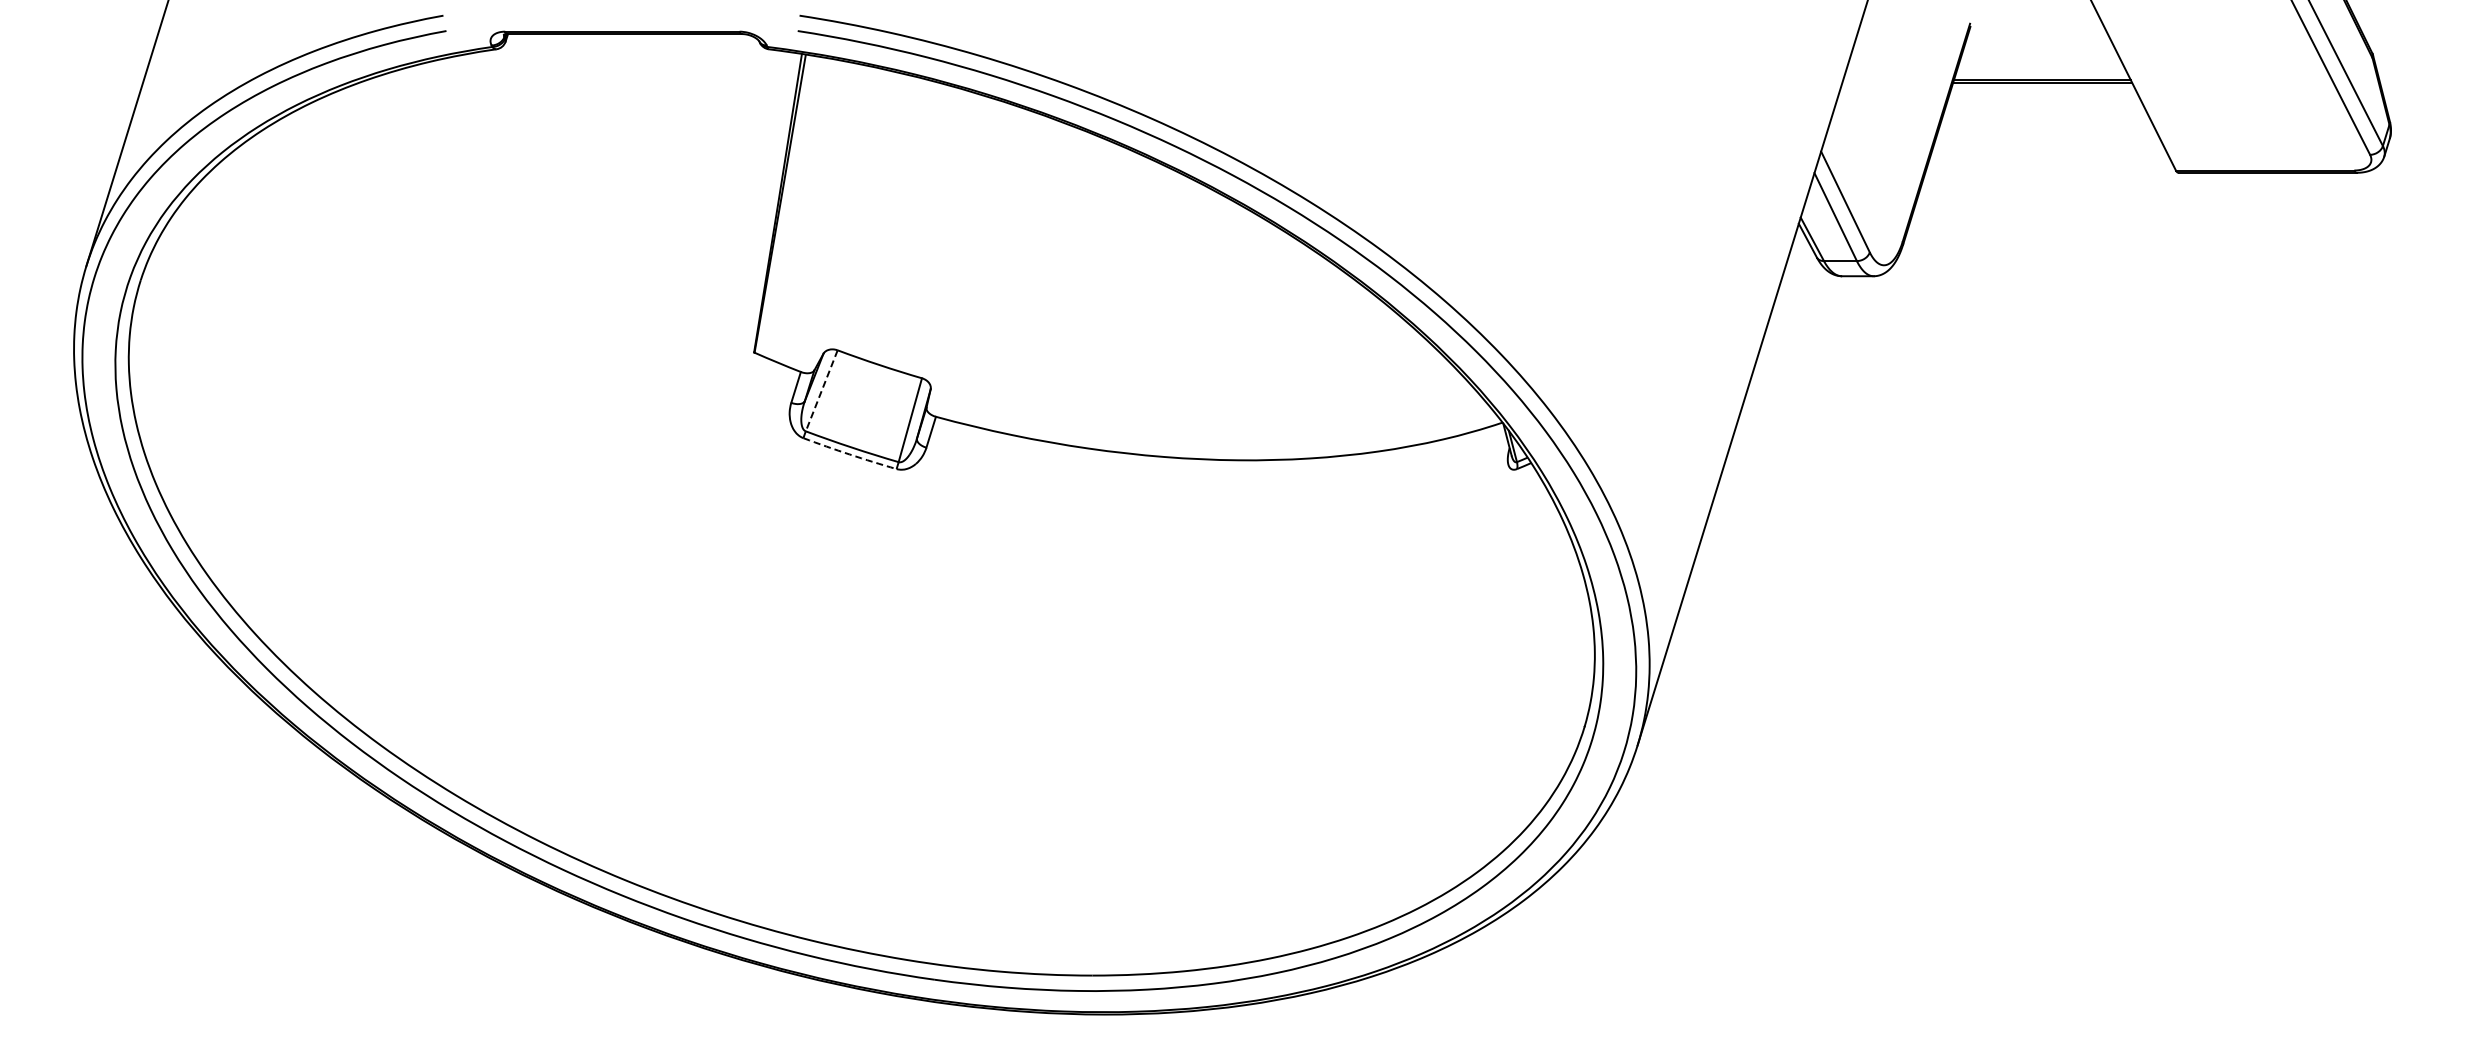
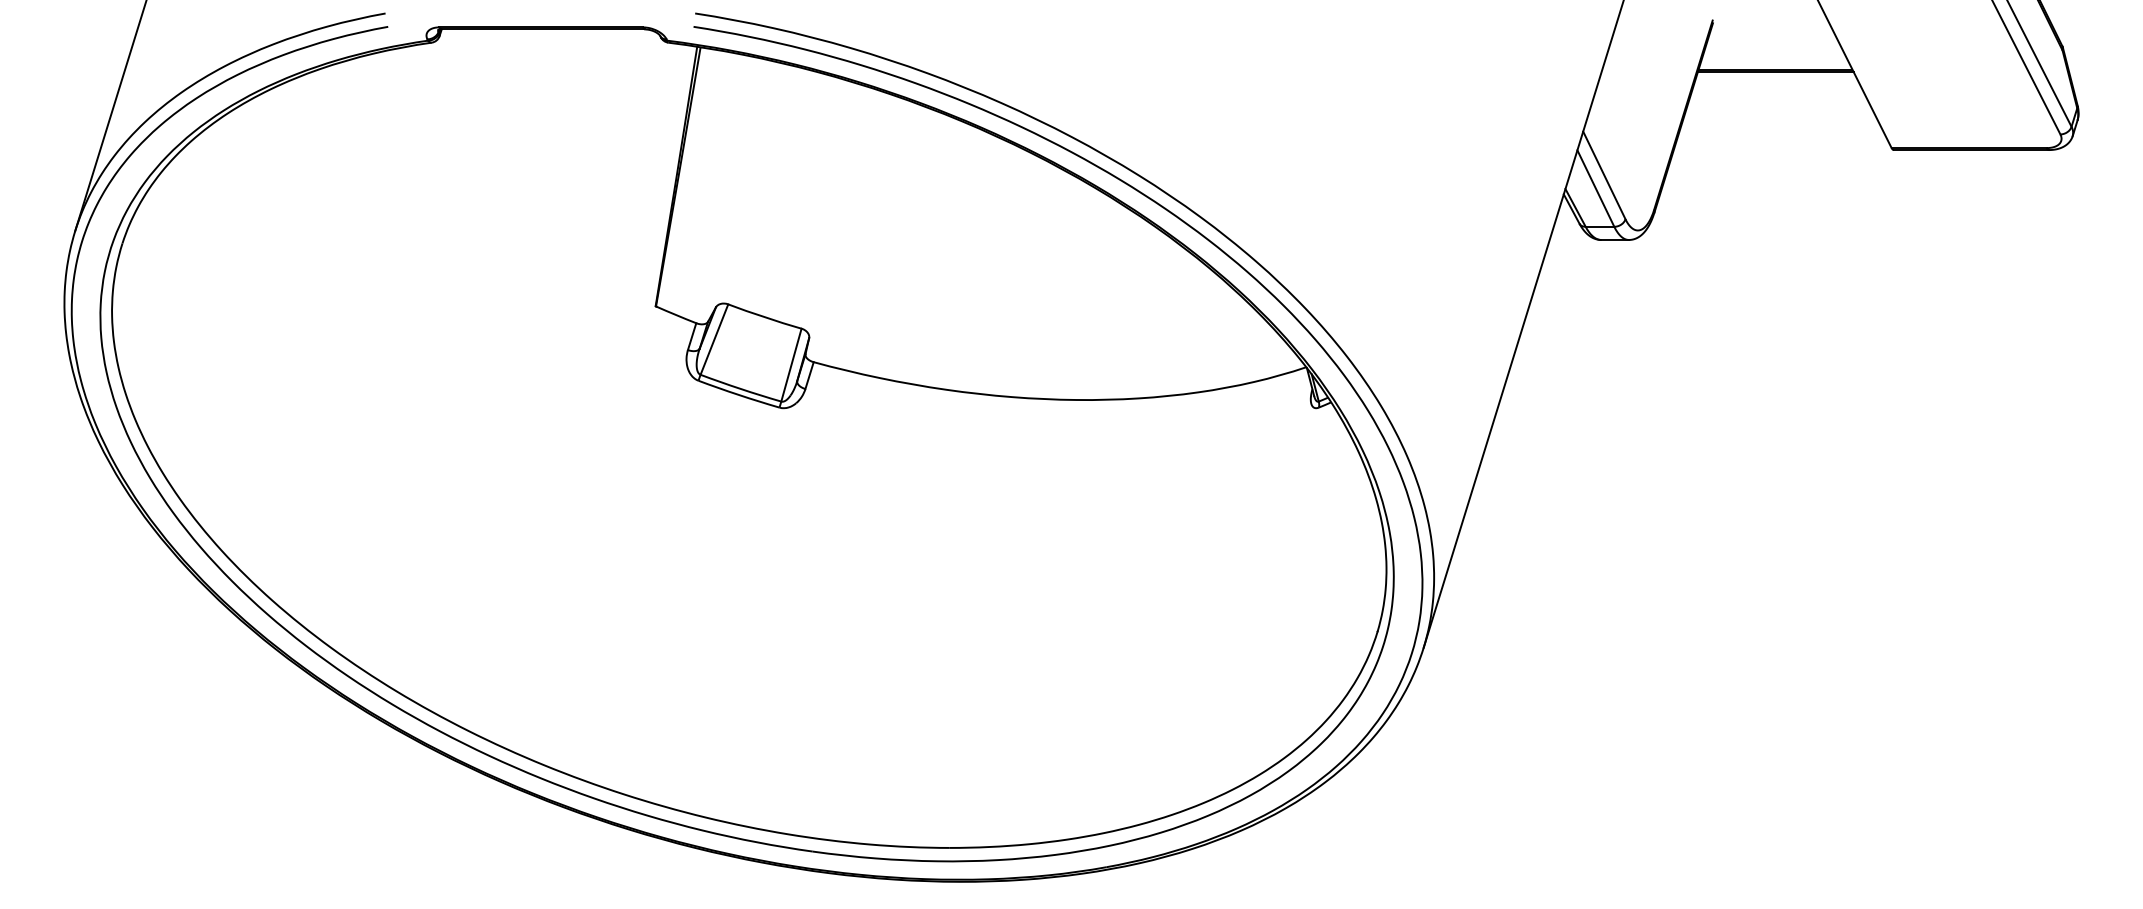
line: (821, 390) -> (714, 339), dashed -> solid
arc: (849, 454) -> (738, 394), dashed -> solid

